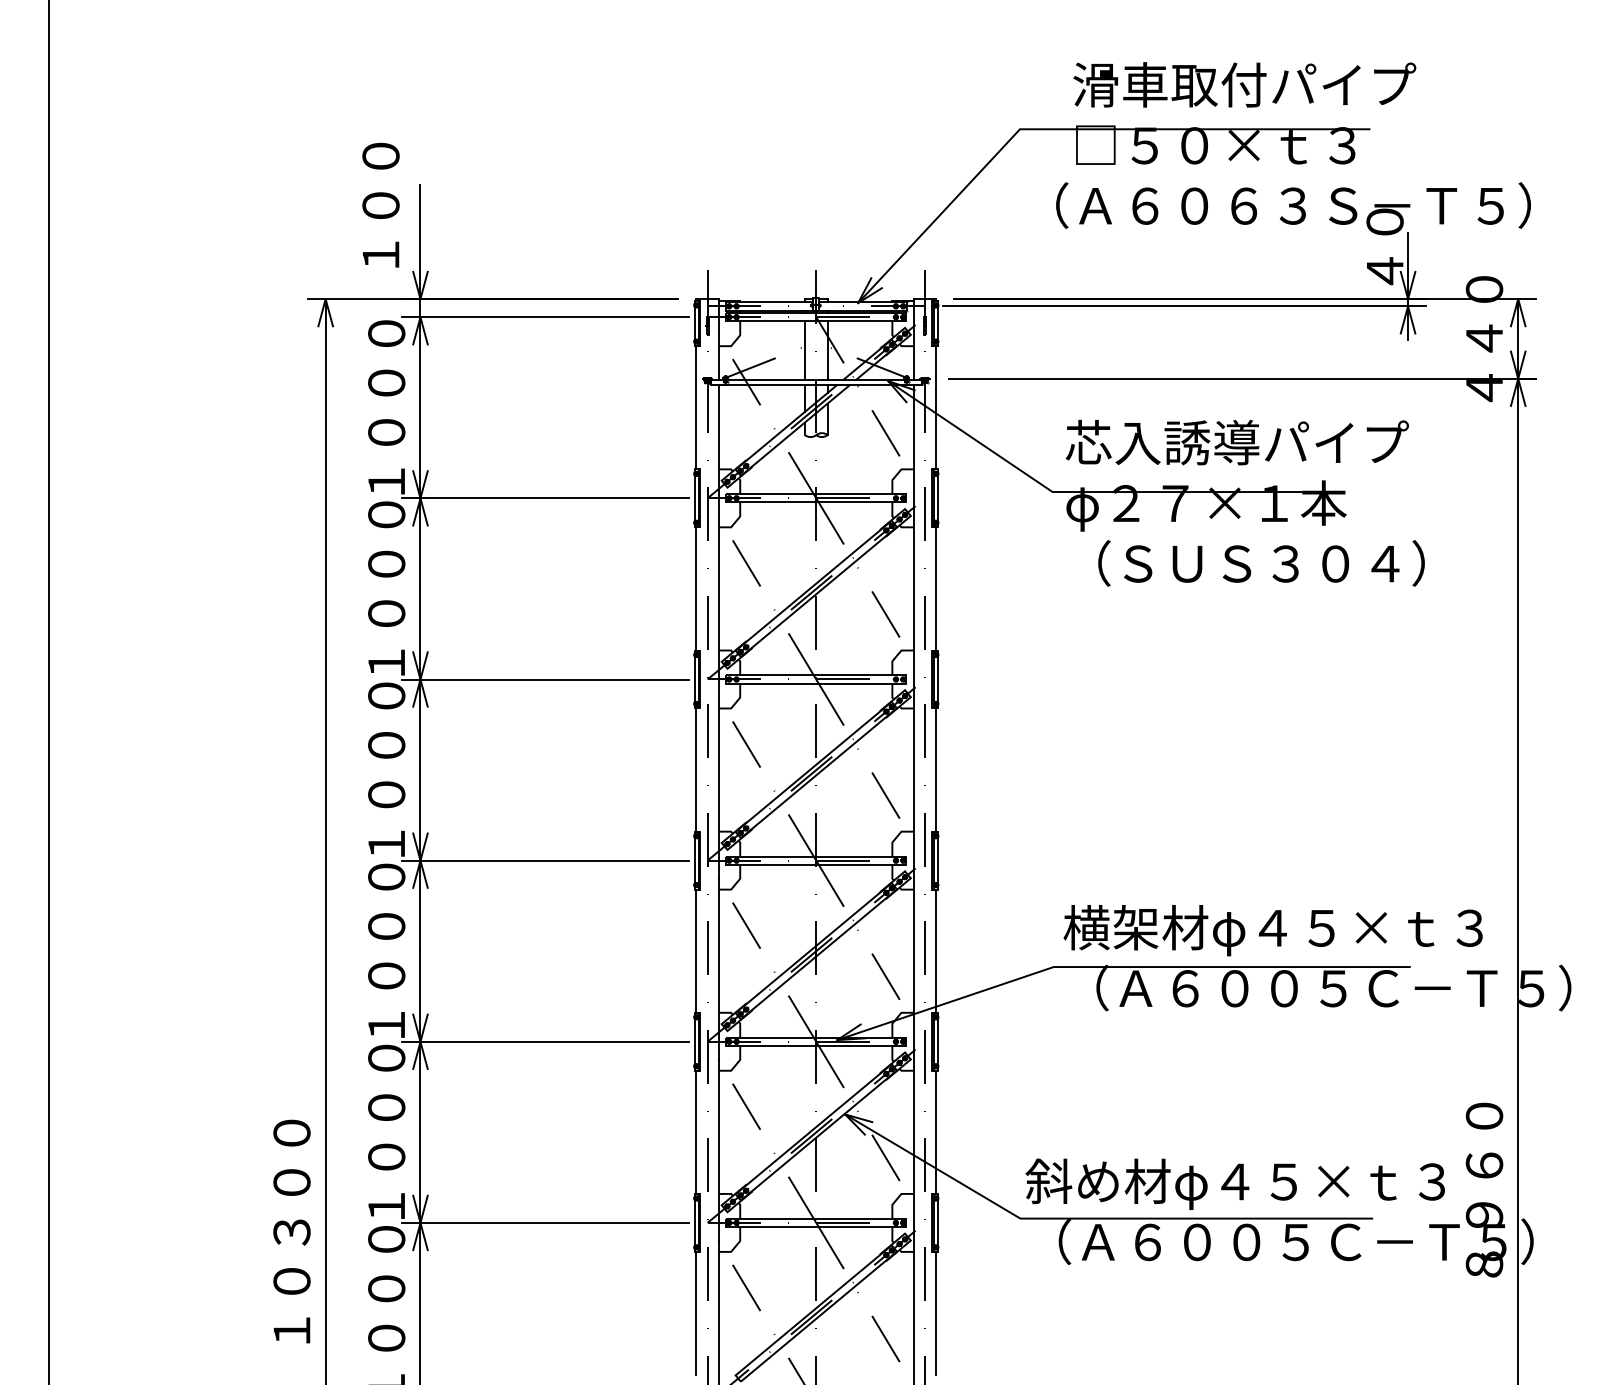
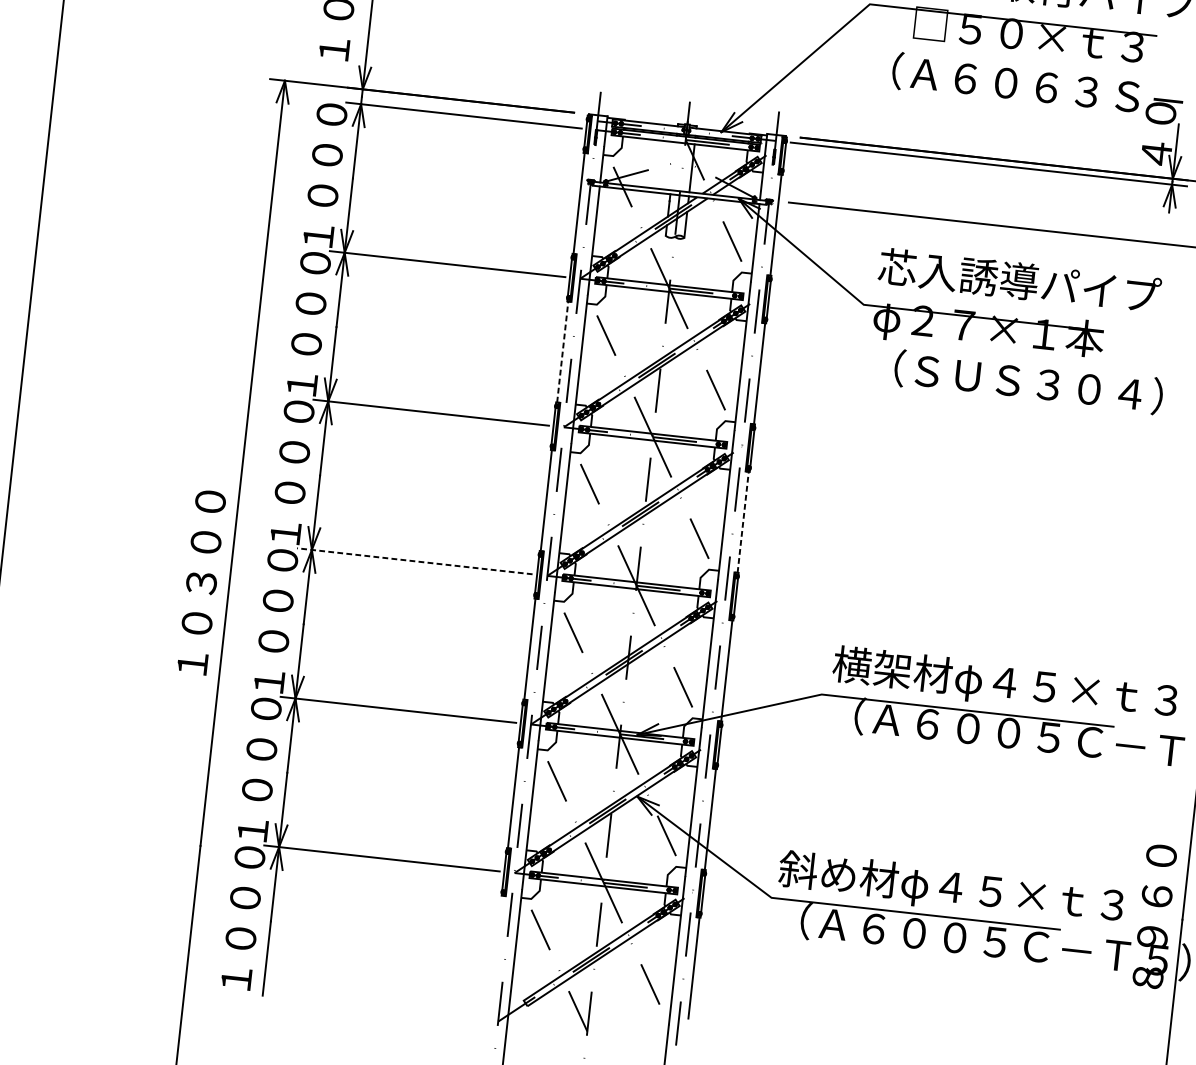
line: (804, 350) -> (673, 166), removed
line: (696, 588) -> (562, 351), solid -> dashed
line: (936, 770) -> (743, 522), solid -> dashed
line: (545, 860) -> (414, 561), solid -> dashed
text: (291, 1231) -> (201, 582), moved
line: (696, 1313) -> (497, 946), removed

